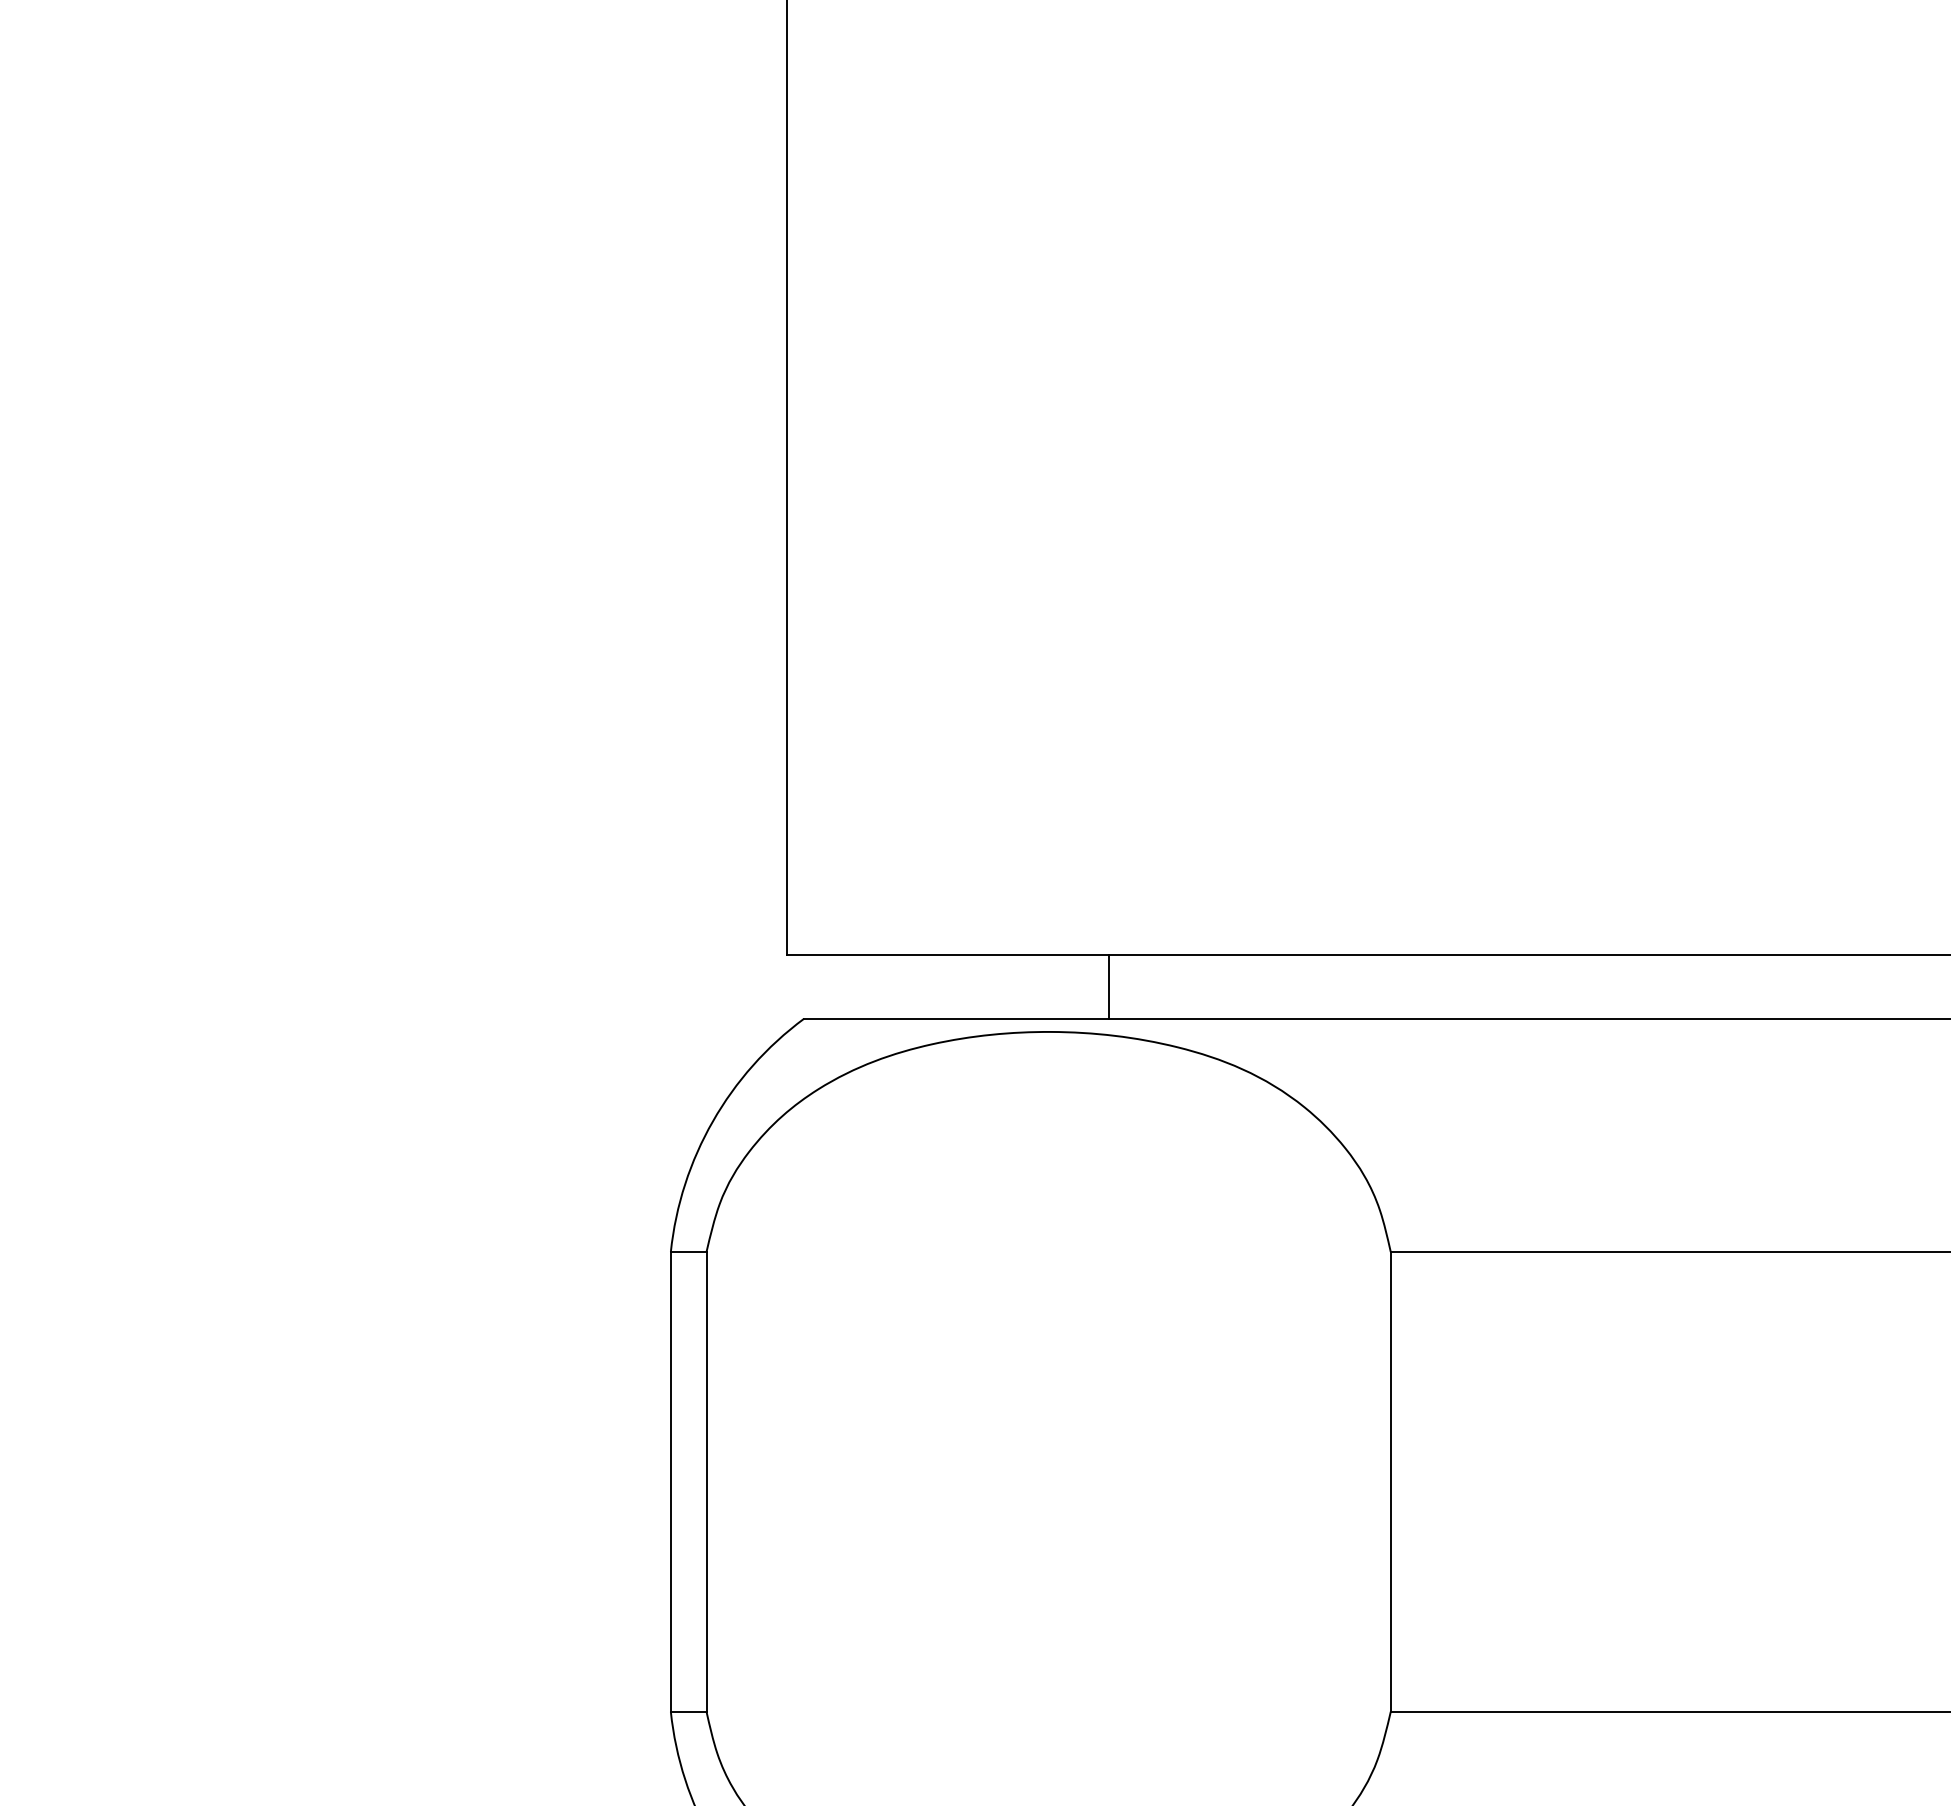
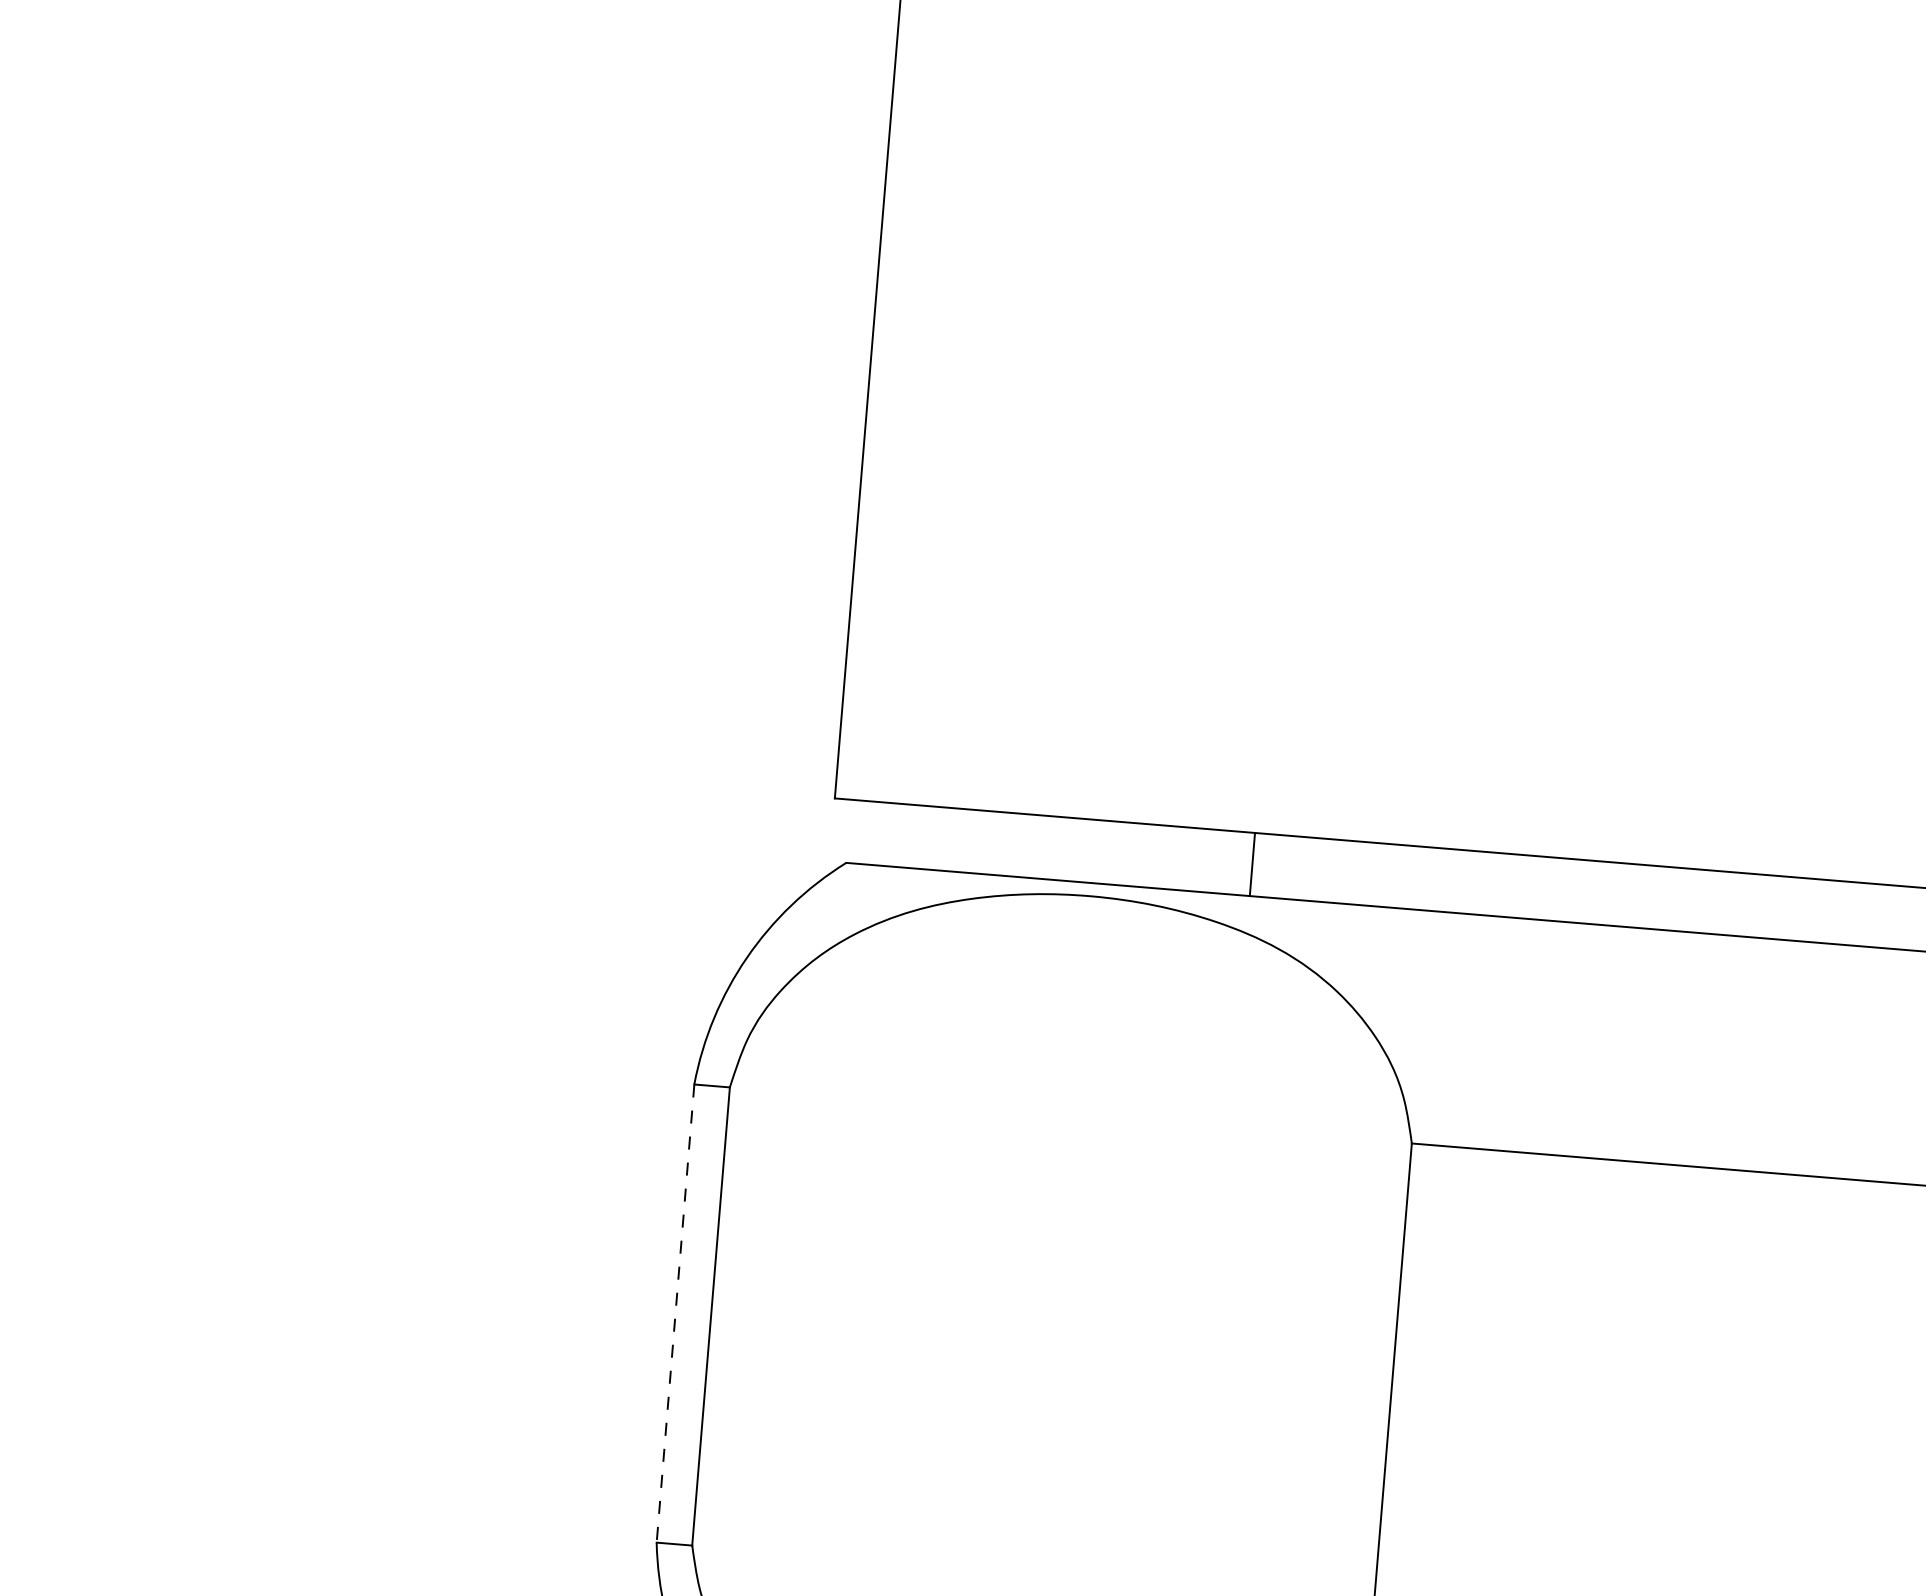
line: (1109, 986) -> (1252, 863), moved
line: (670, 1481) -> (675, 1313), solid -> dashed

